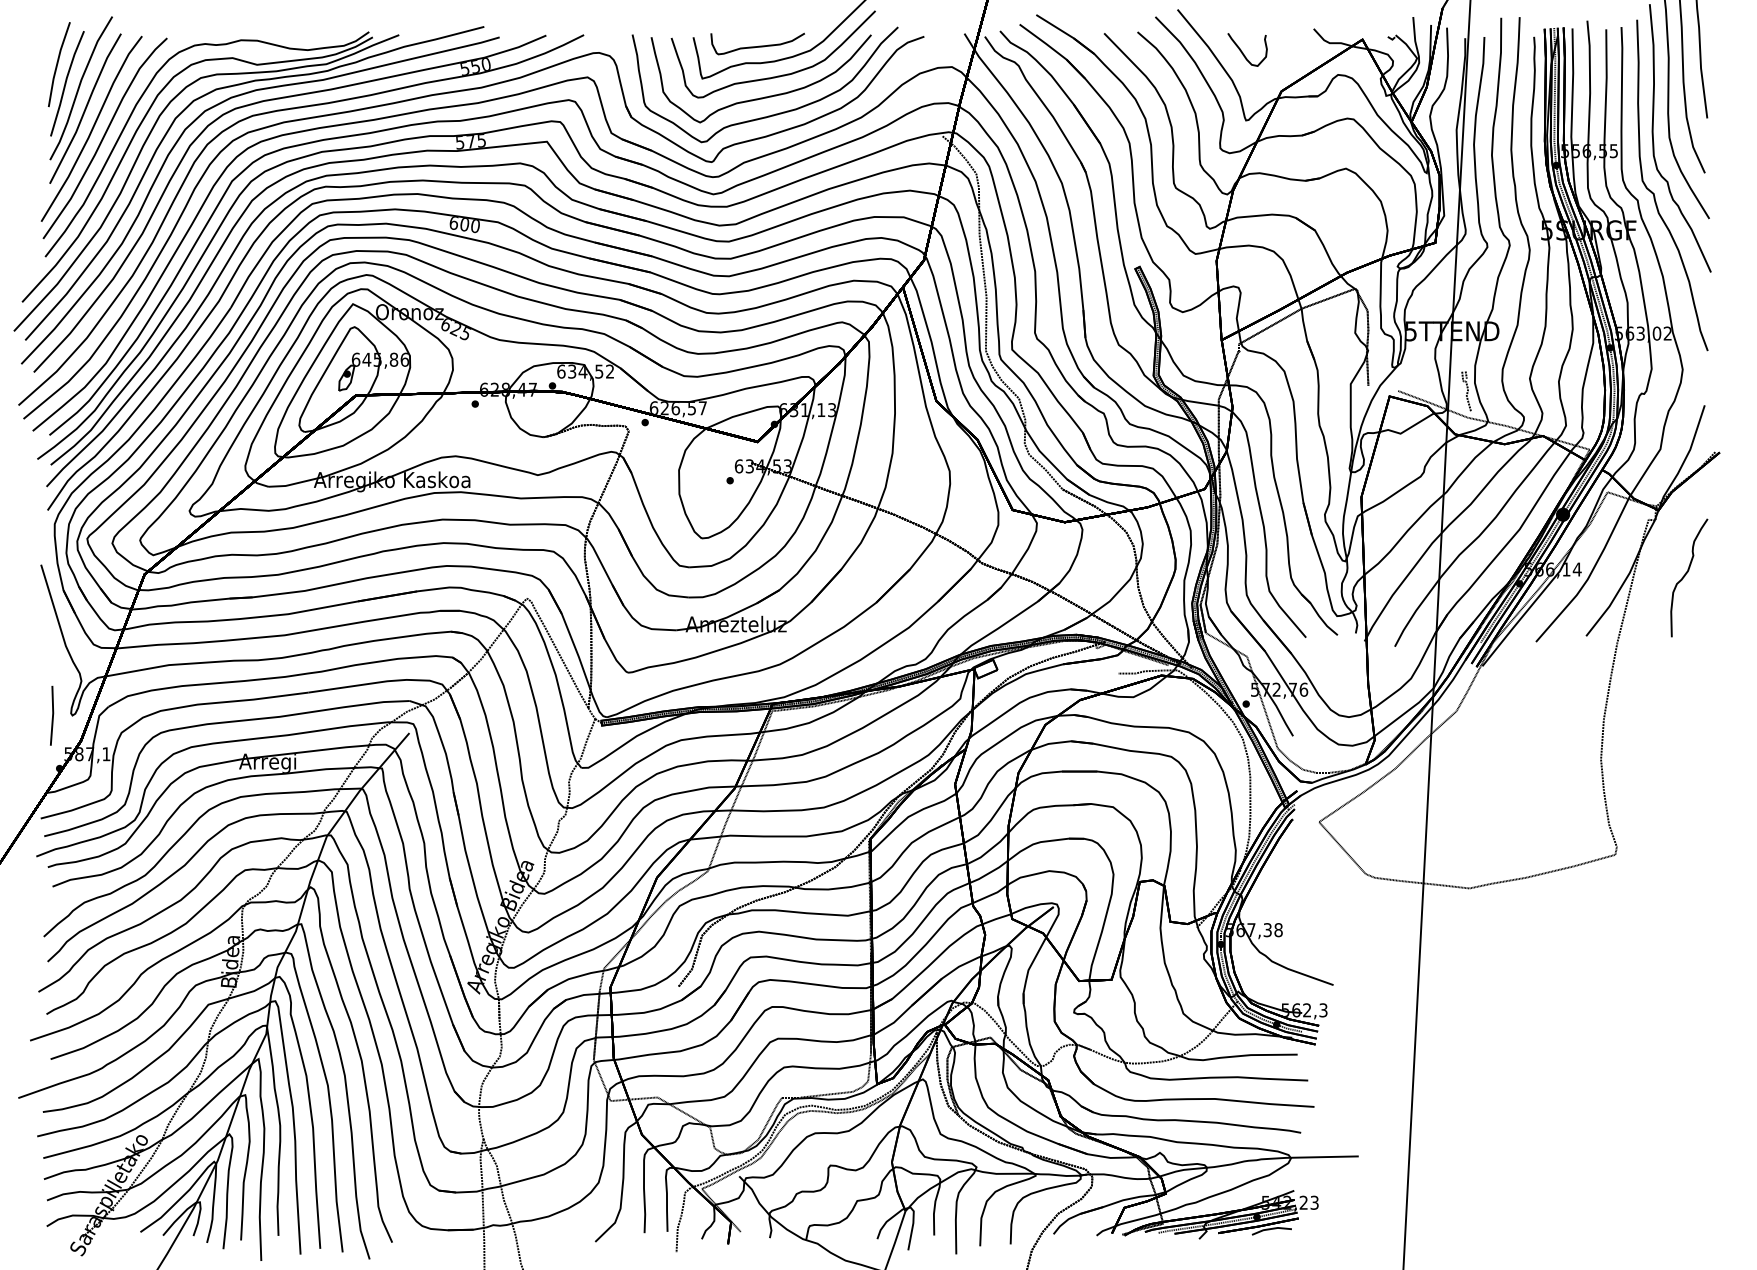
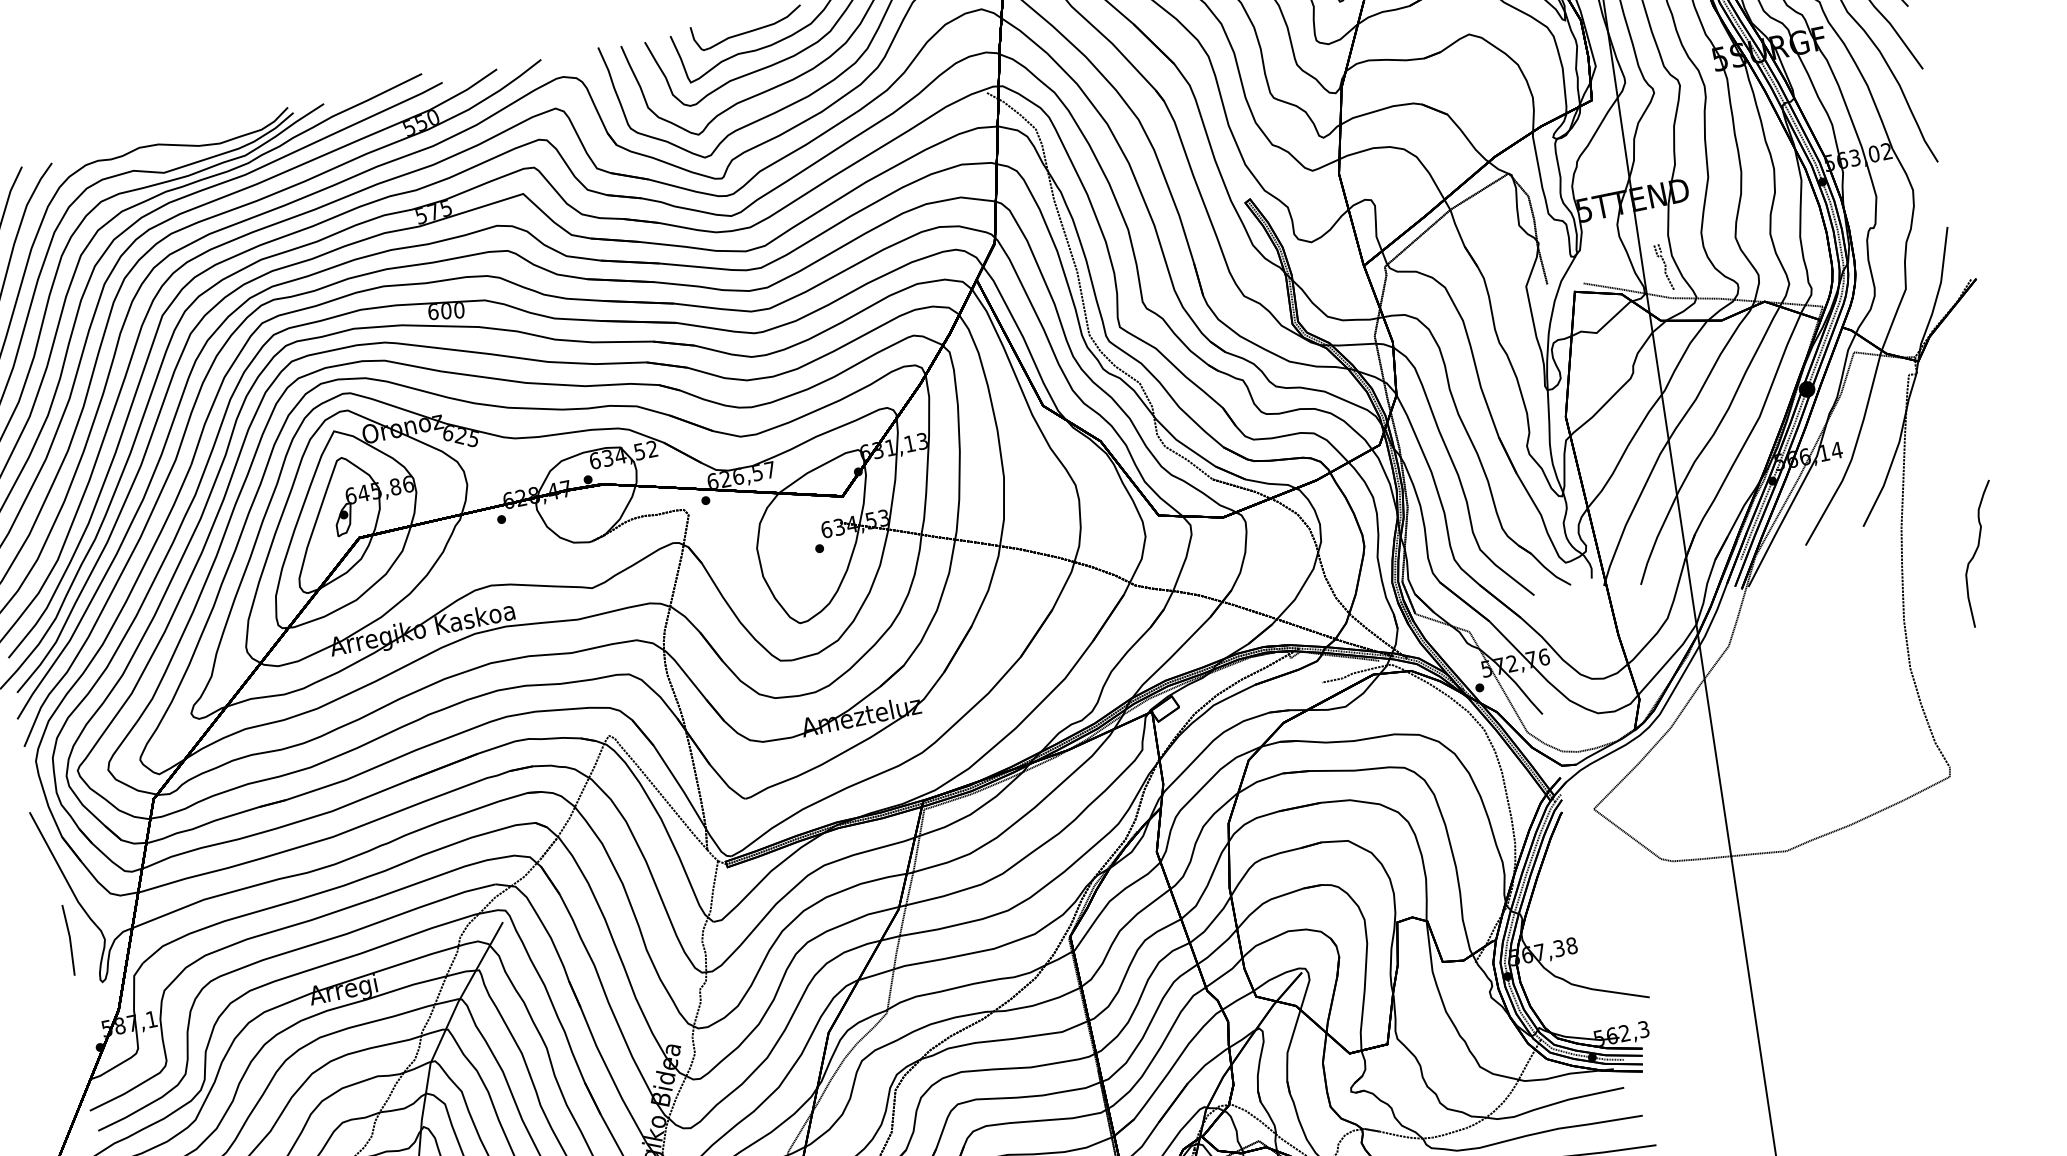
curve: (1685, 576) -> (1976, 552), moved
line: (52, 715) -> (69, 939), moved

